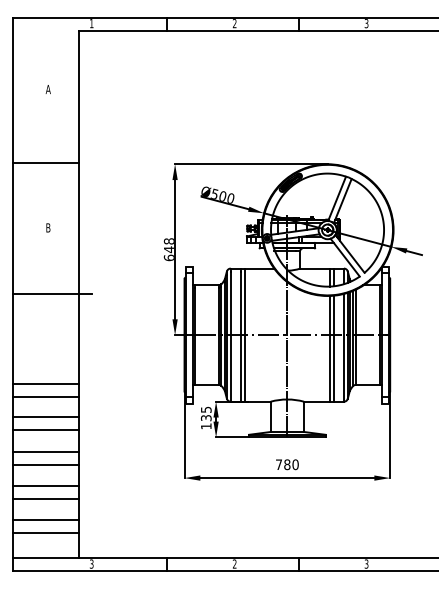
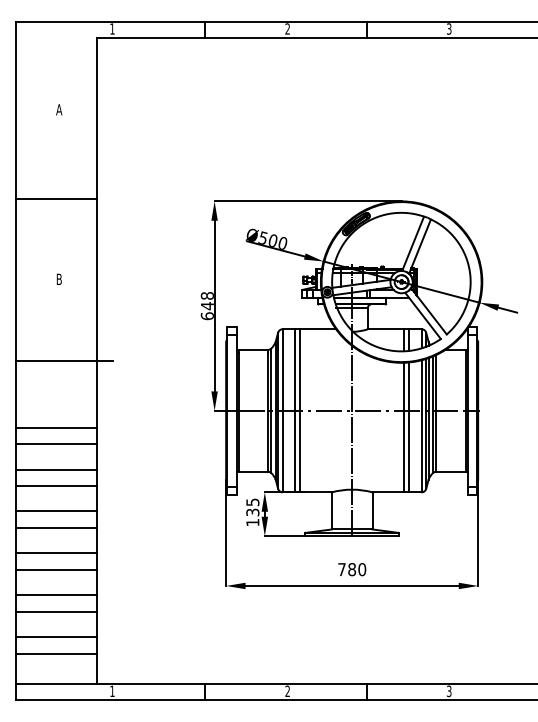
line: (46, 349) -> (57, 428), added
line: (46, 362) -> (57, 444), added
text: (91, 563) -> (112, 690), 3 -> 1

